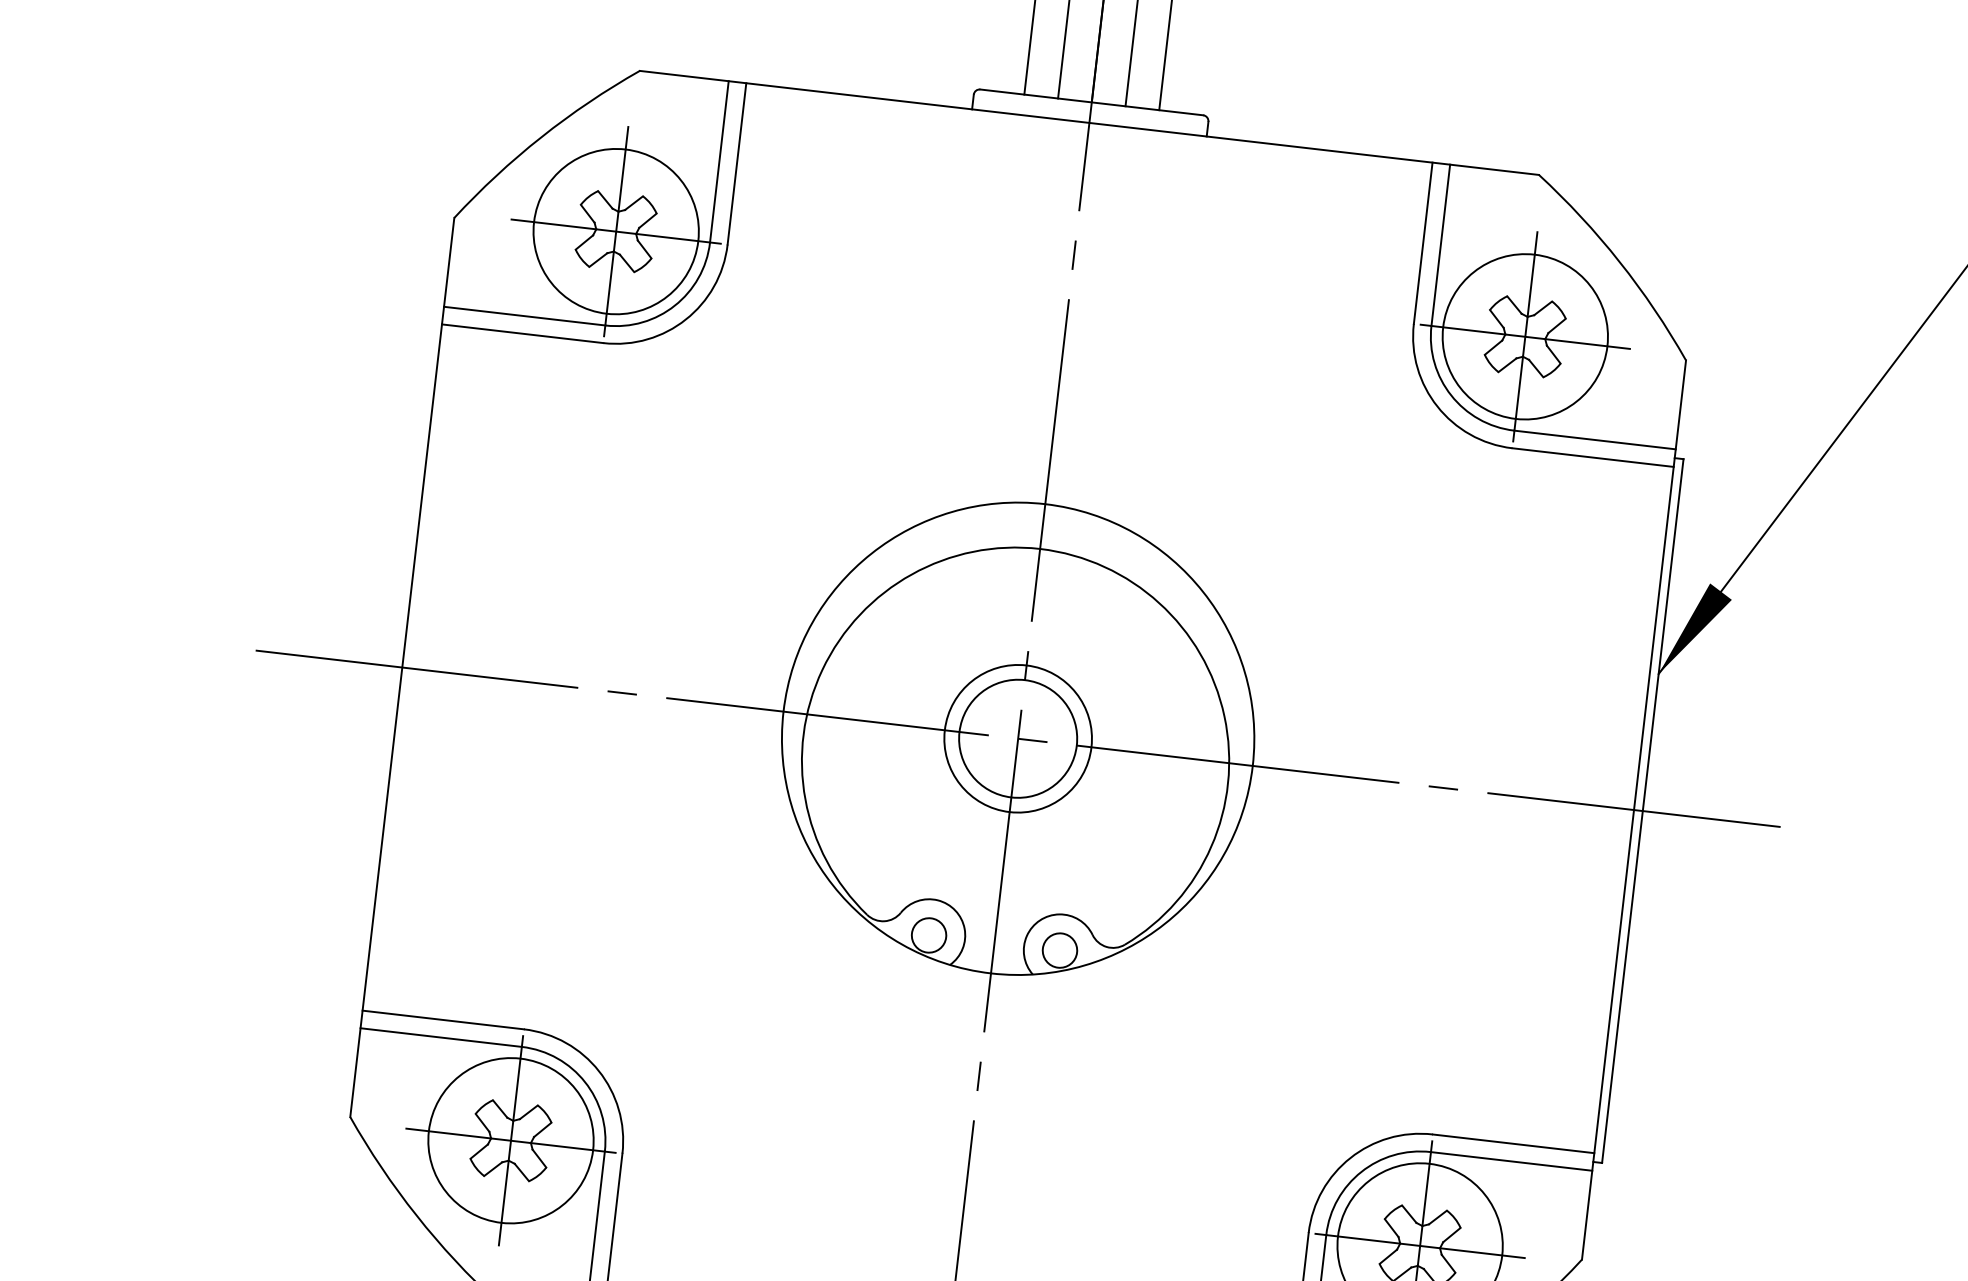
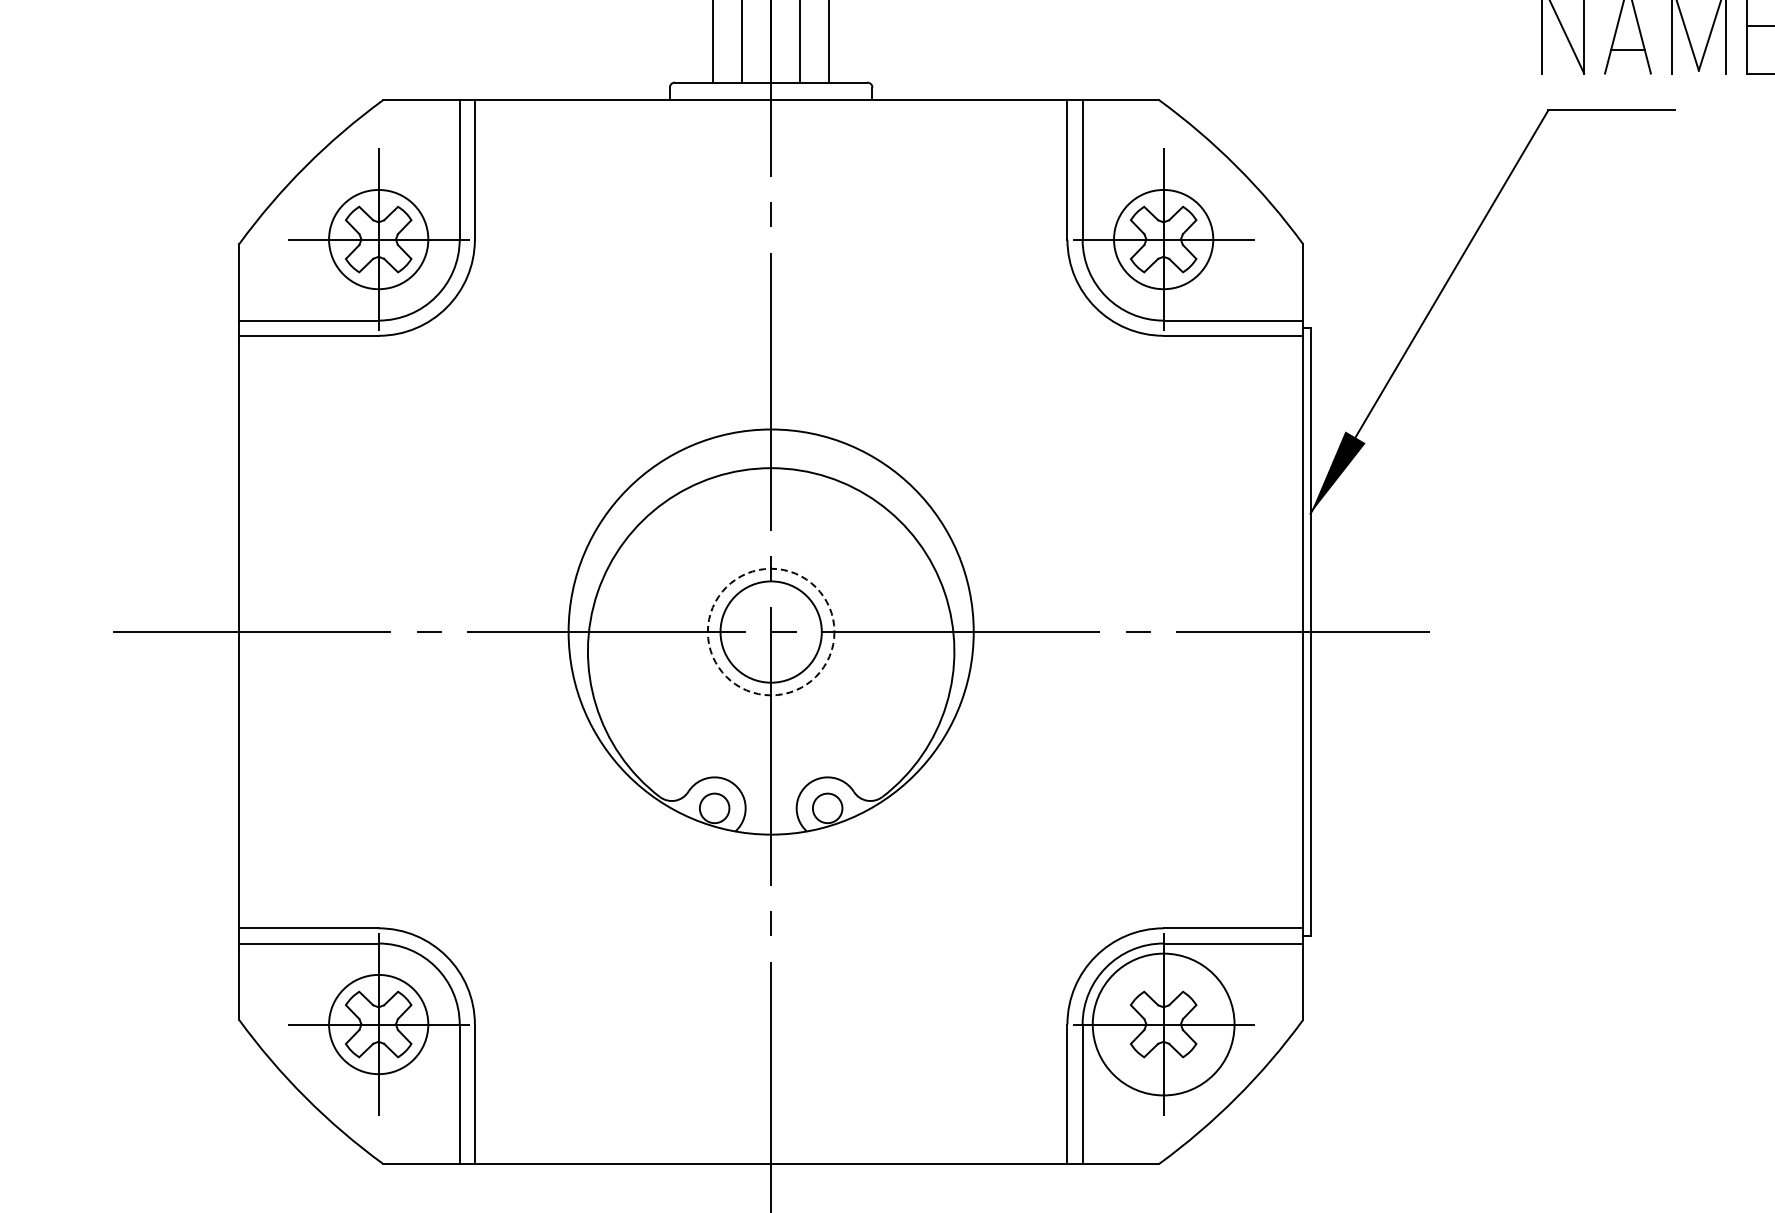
circle: (615, 231) -> (378, 239), size x0.7
circle: (1525, 336) -> (1163, 239), size x0.7
circle: (1017, 738) -> (770, 631), solid -> dashed
circle: (510, 1140) -> (378, 1024), size x0.7

